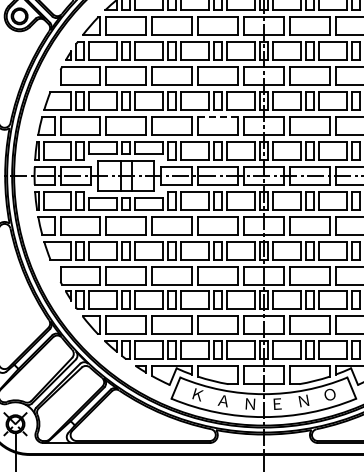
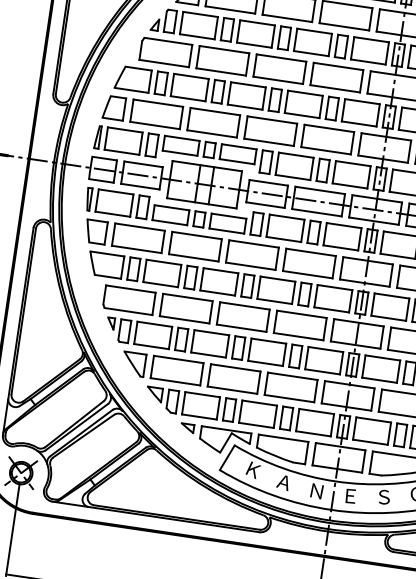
line: (218, 117) -> (329, 129), dashed -> solid
text: (303, 400) -> (383, 496), Ｎ -> Ｓ

